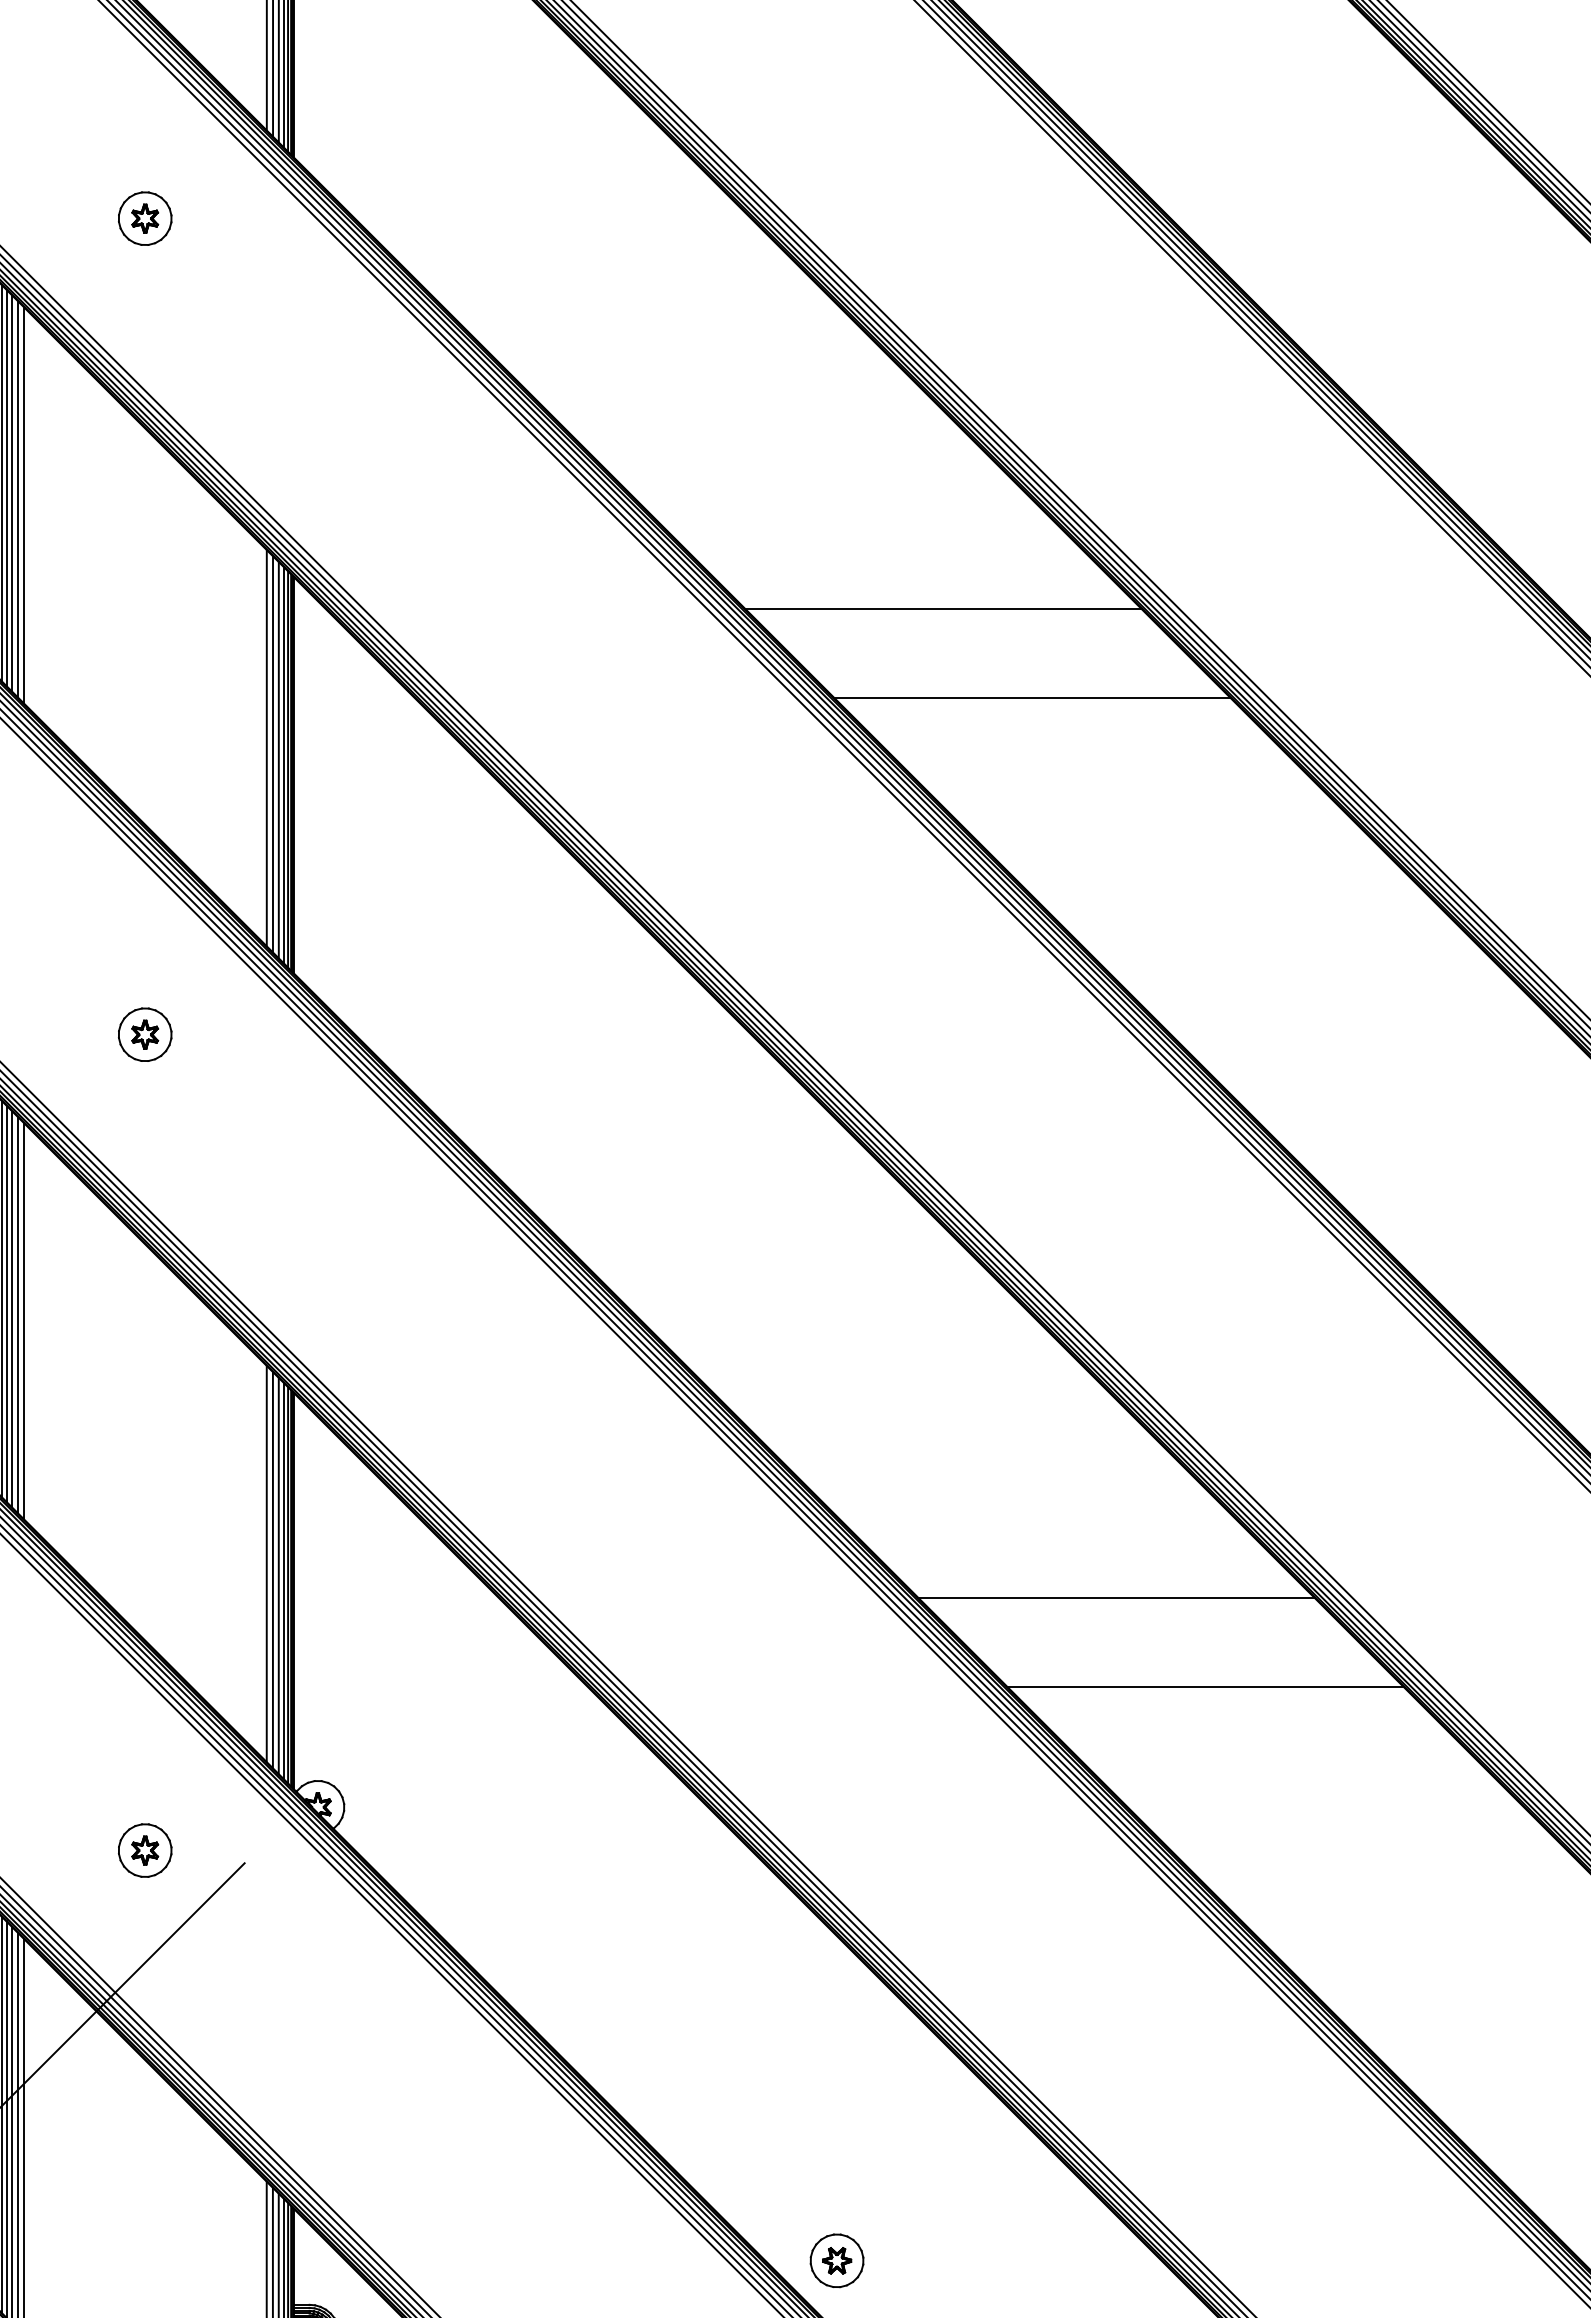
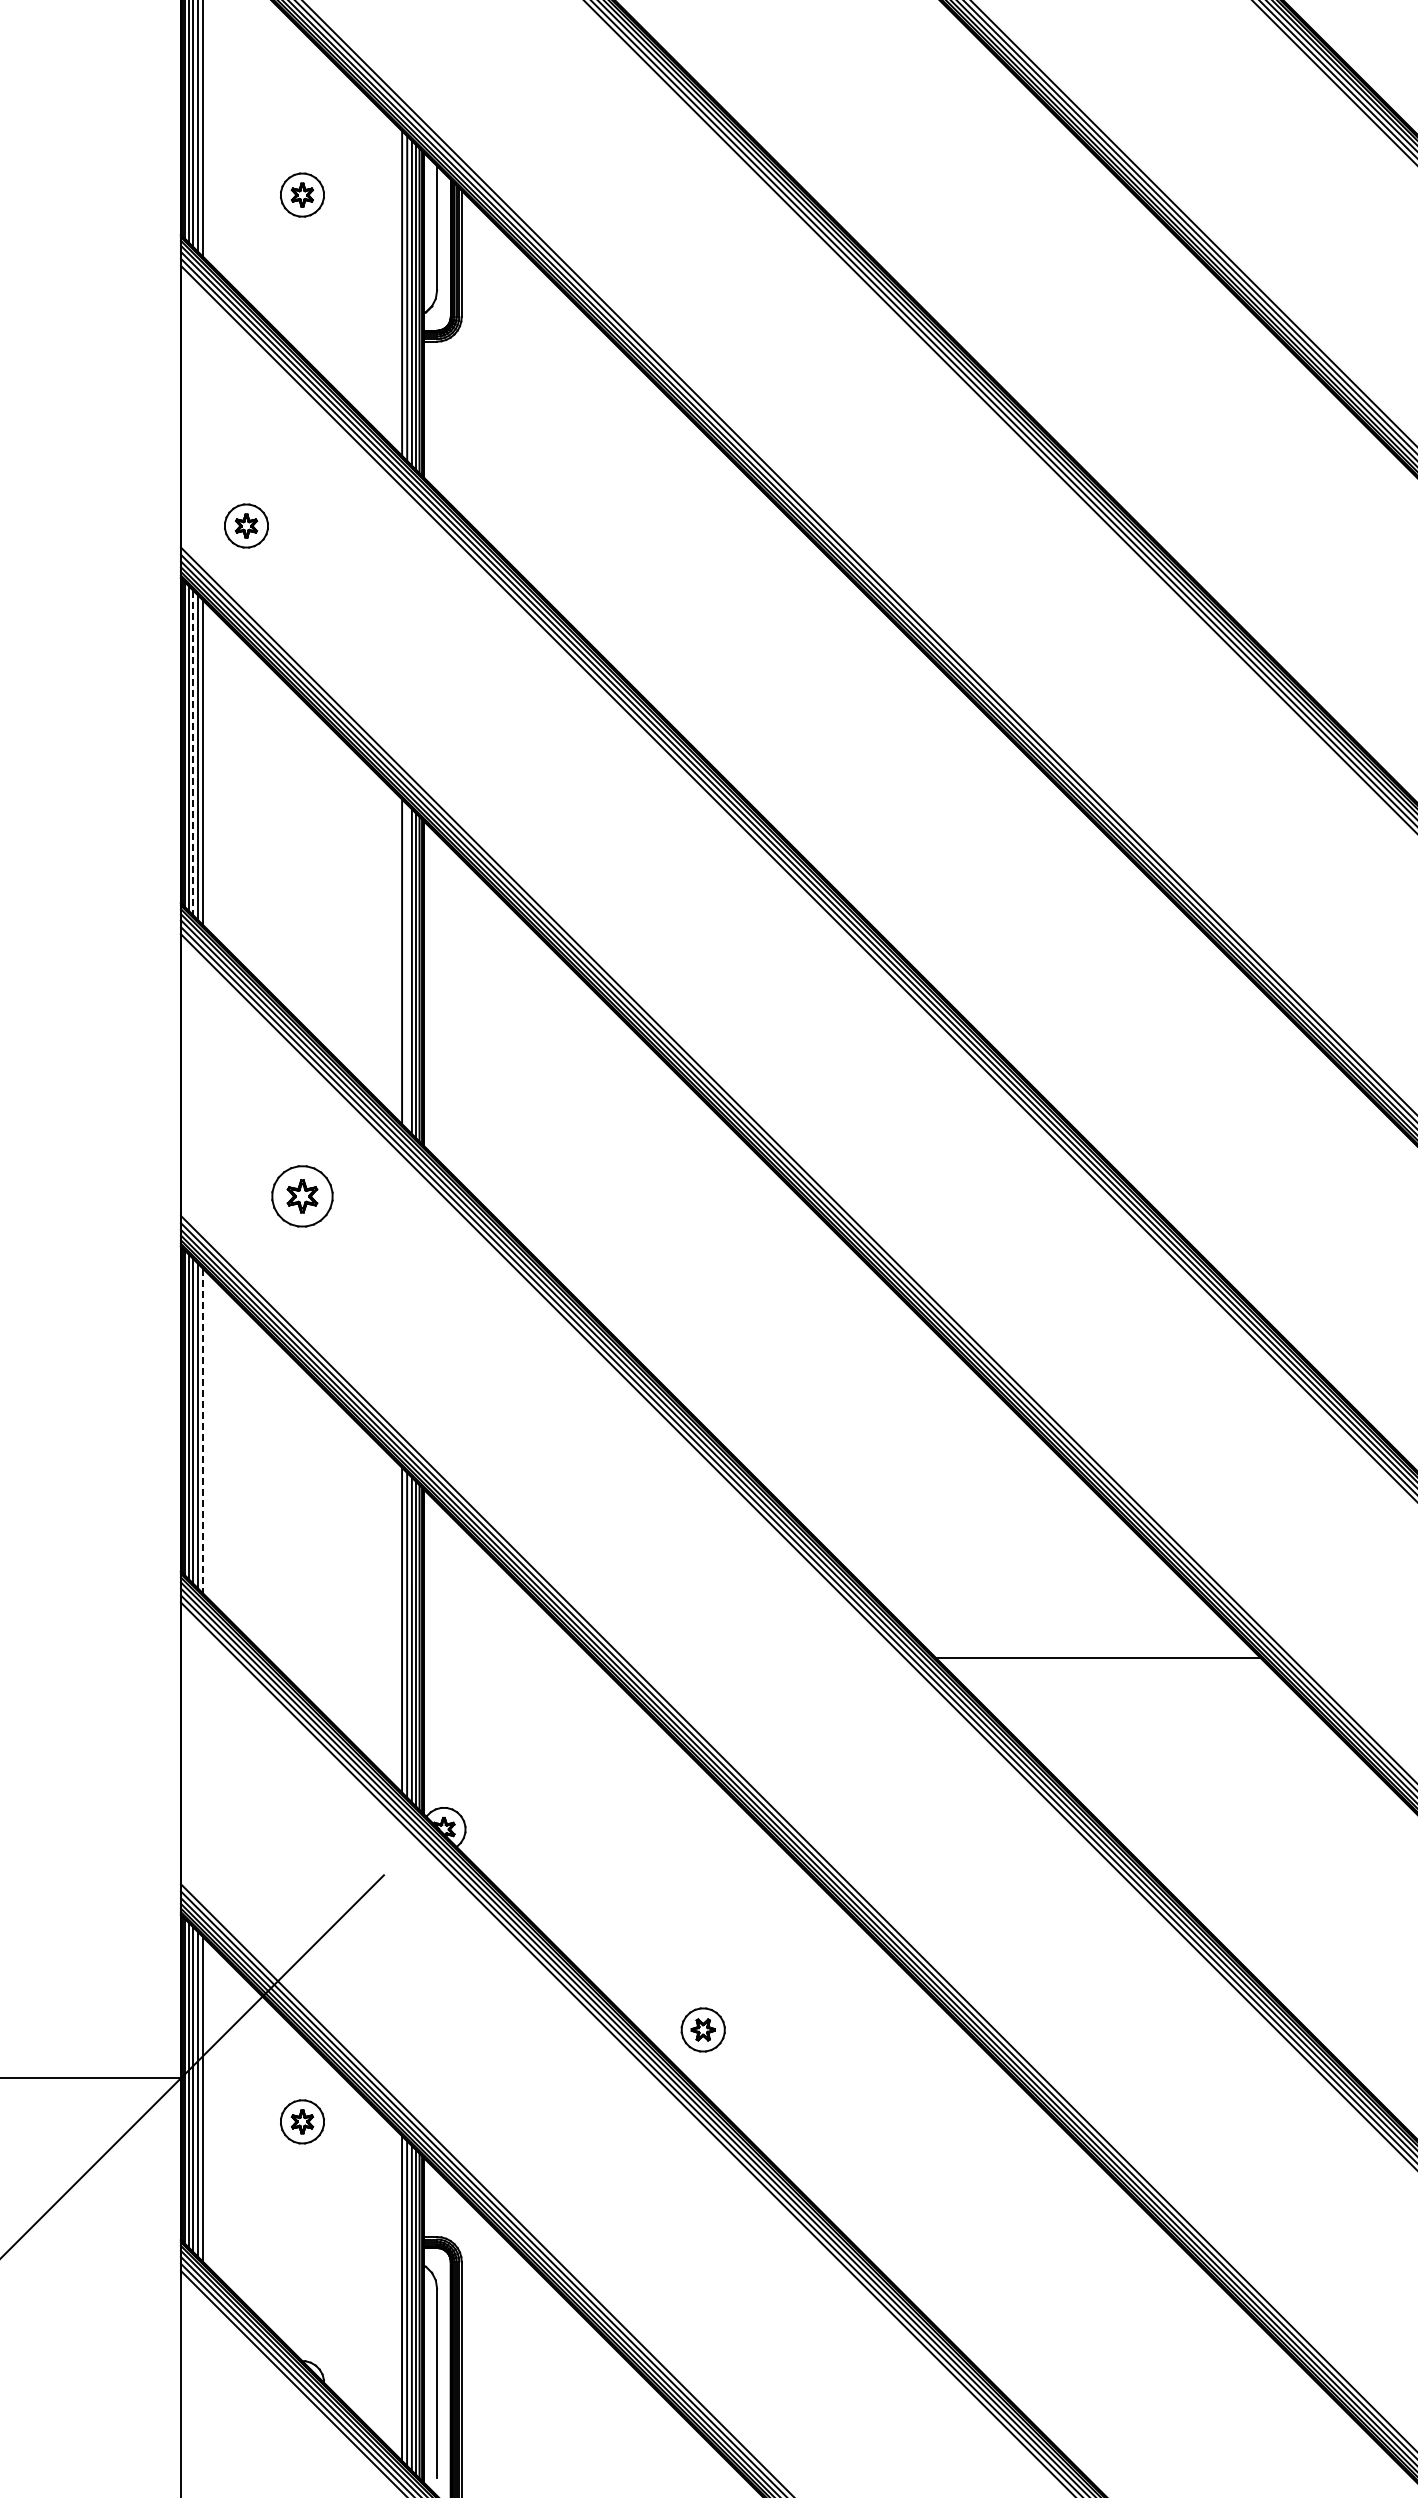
part: (145, 218) -> (246, 525), moved
line: (12, 493) -> (193, 753), solid -> dashed
line: (943, 608) -> (956, 847), removed
line: (1032, 697) -> (1029, 920), removed
line: (273, 753) -> (407, 966), removed
part: (145, 1034) -> (302, 1196), size x1.4
line: (24, 1321) -> (203, 1431), solid -> dashed
line: (1204, 1686) -> (1170, 1730), removed
part: (145, 1850) -> (302, 2121), moved
part: (836, 2260) -> (702, 2029), moved

